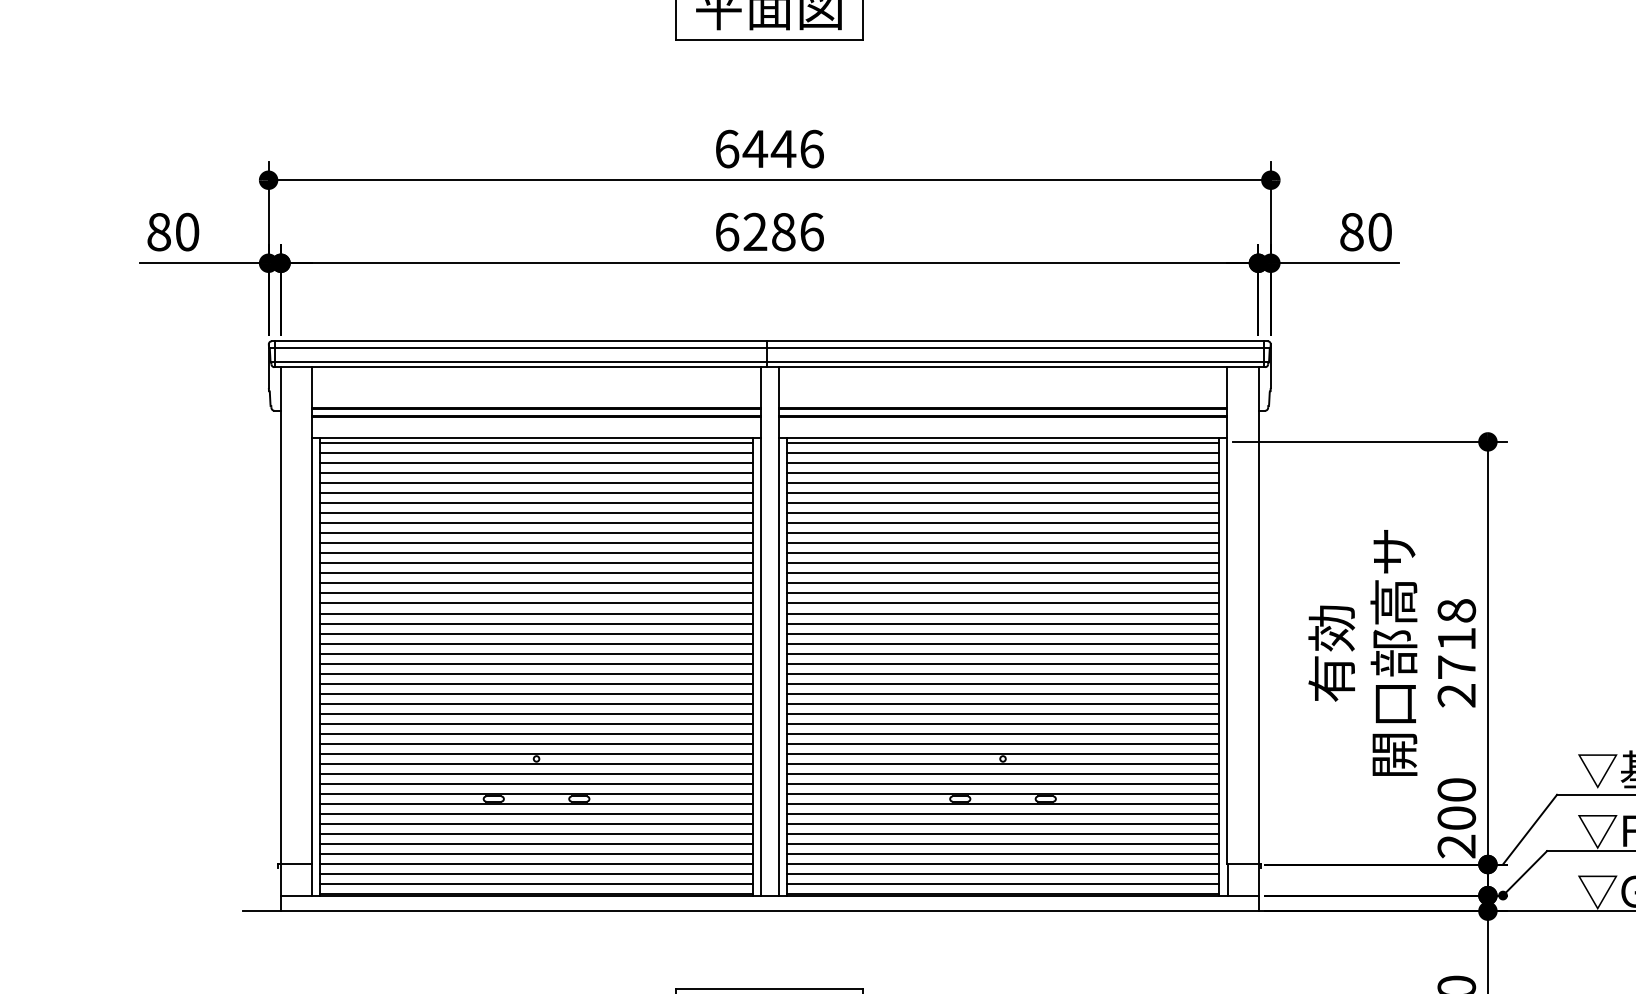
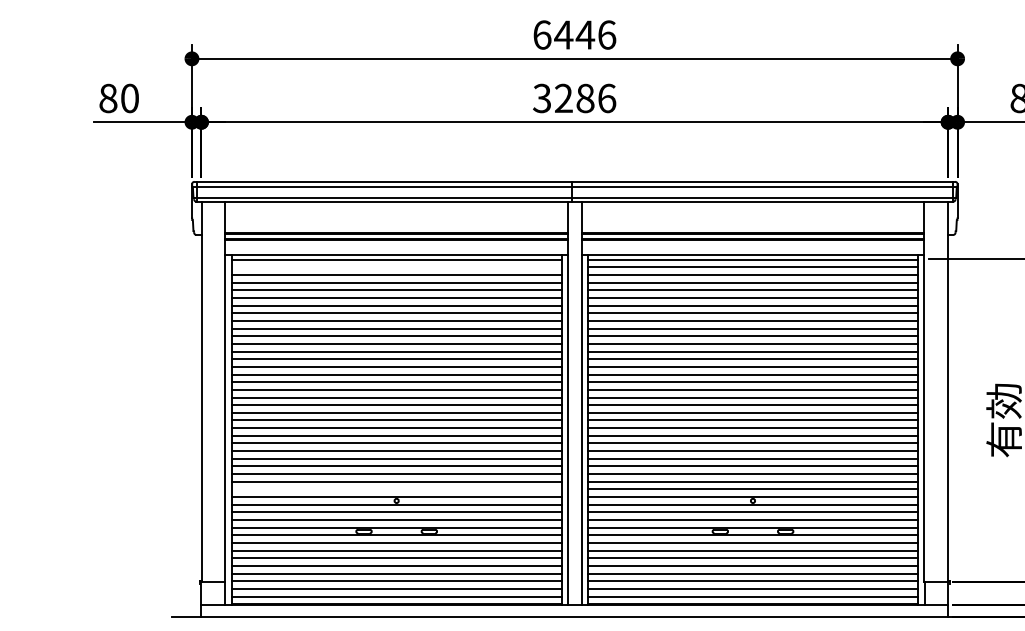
text: (726, 231) -> (541, 98), 6286 -> 3286
line: (536, 453) -> (396, 267), removed
line: (536, 743) -> (396, 489), removed

